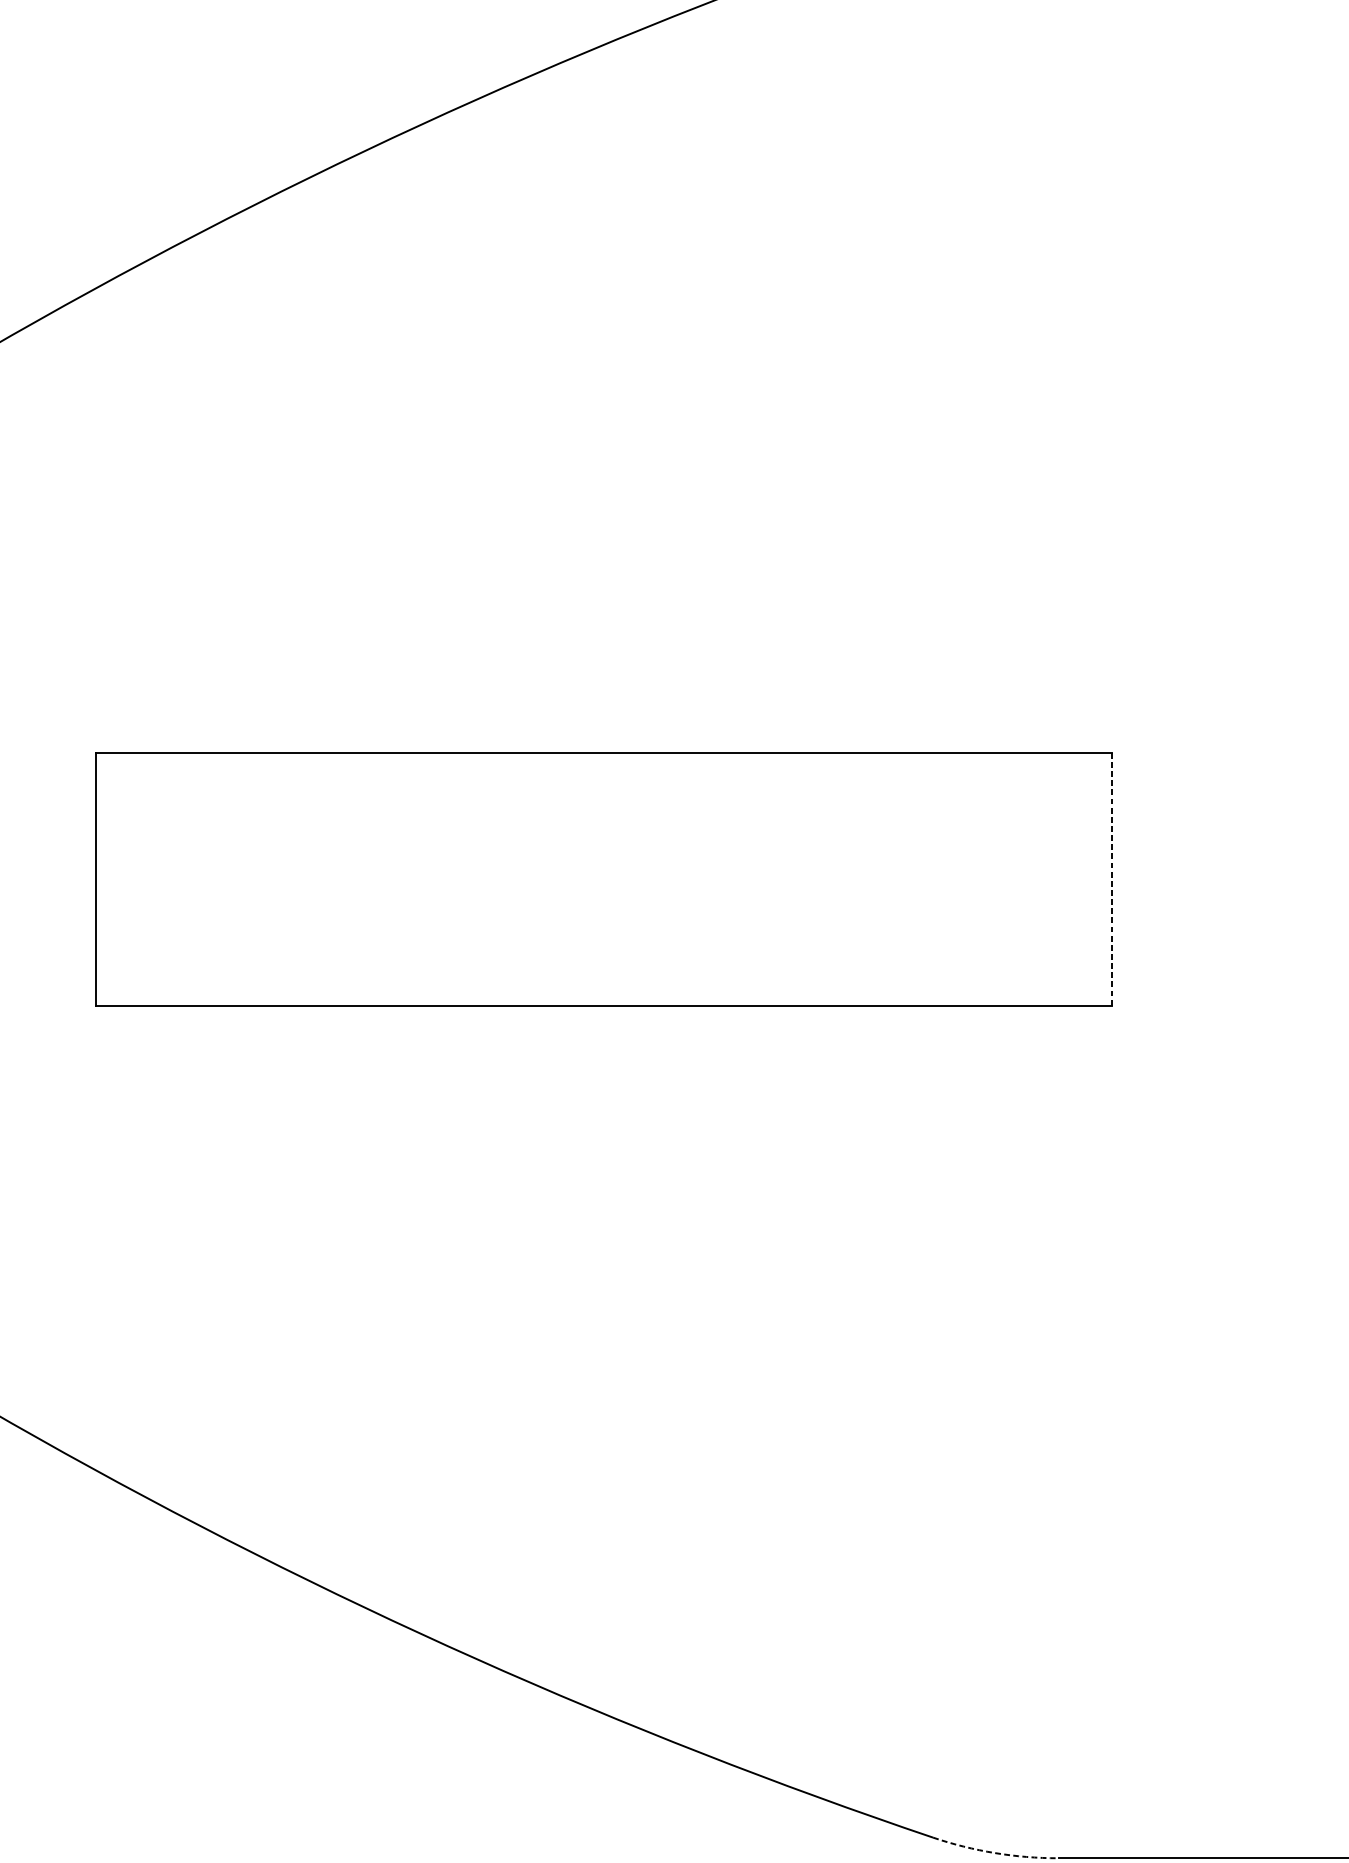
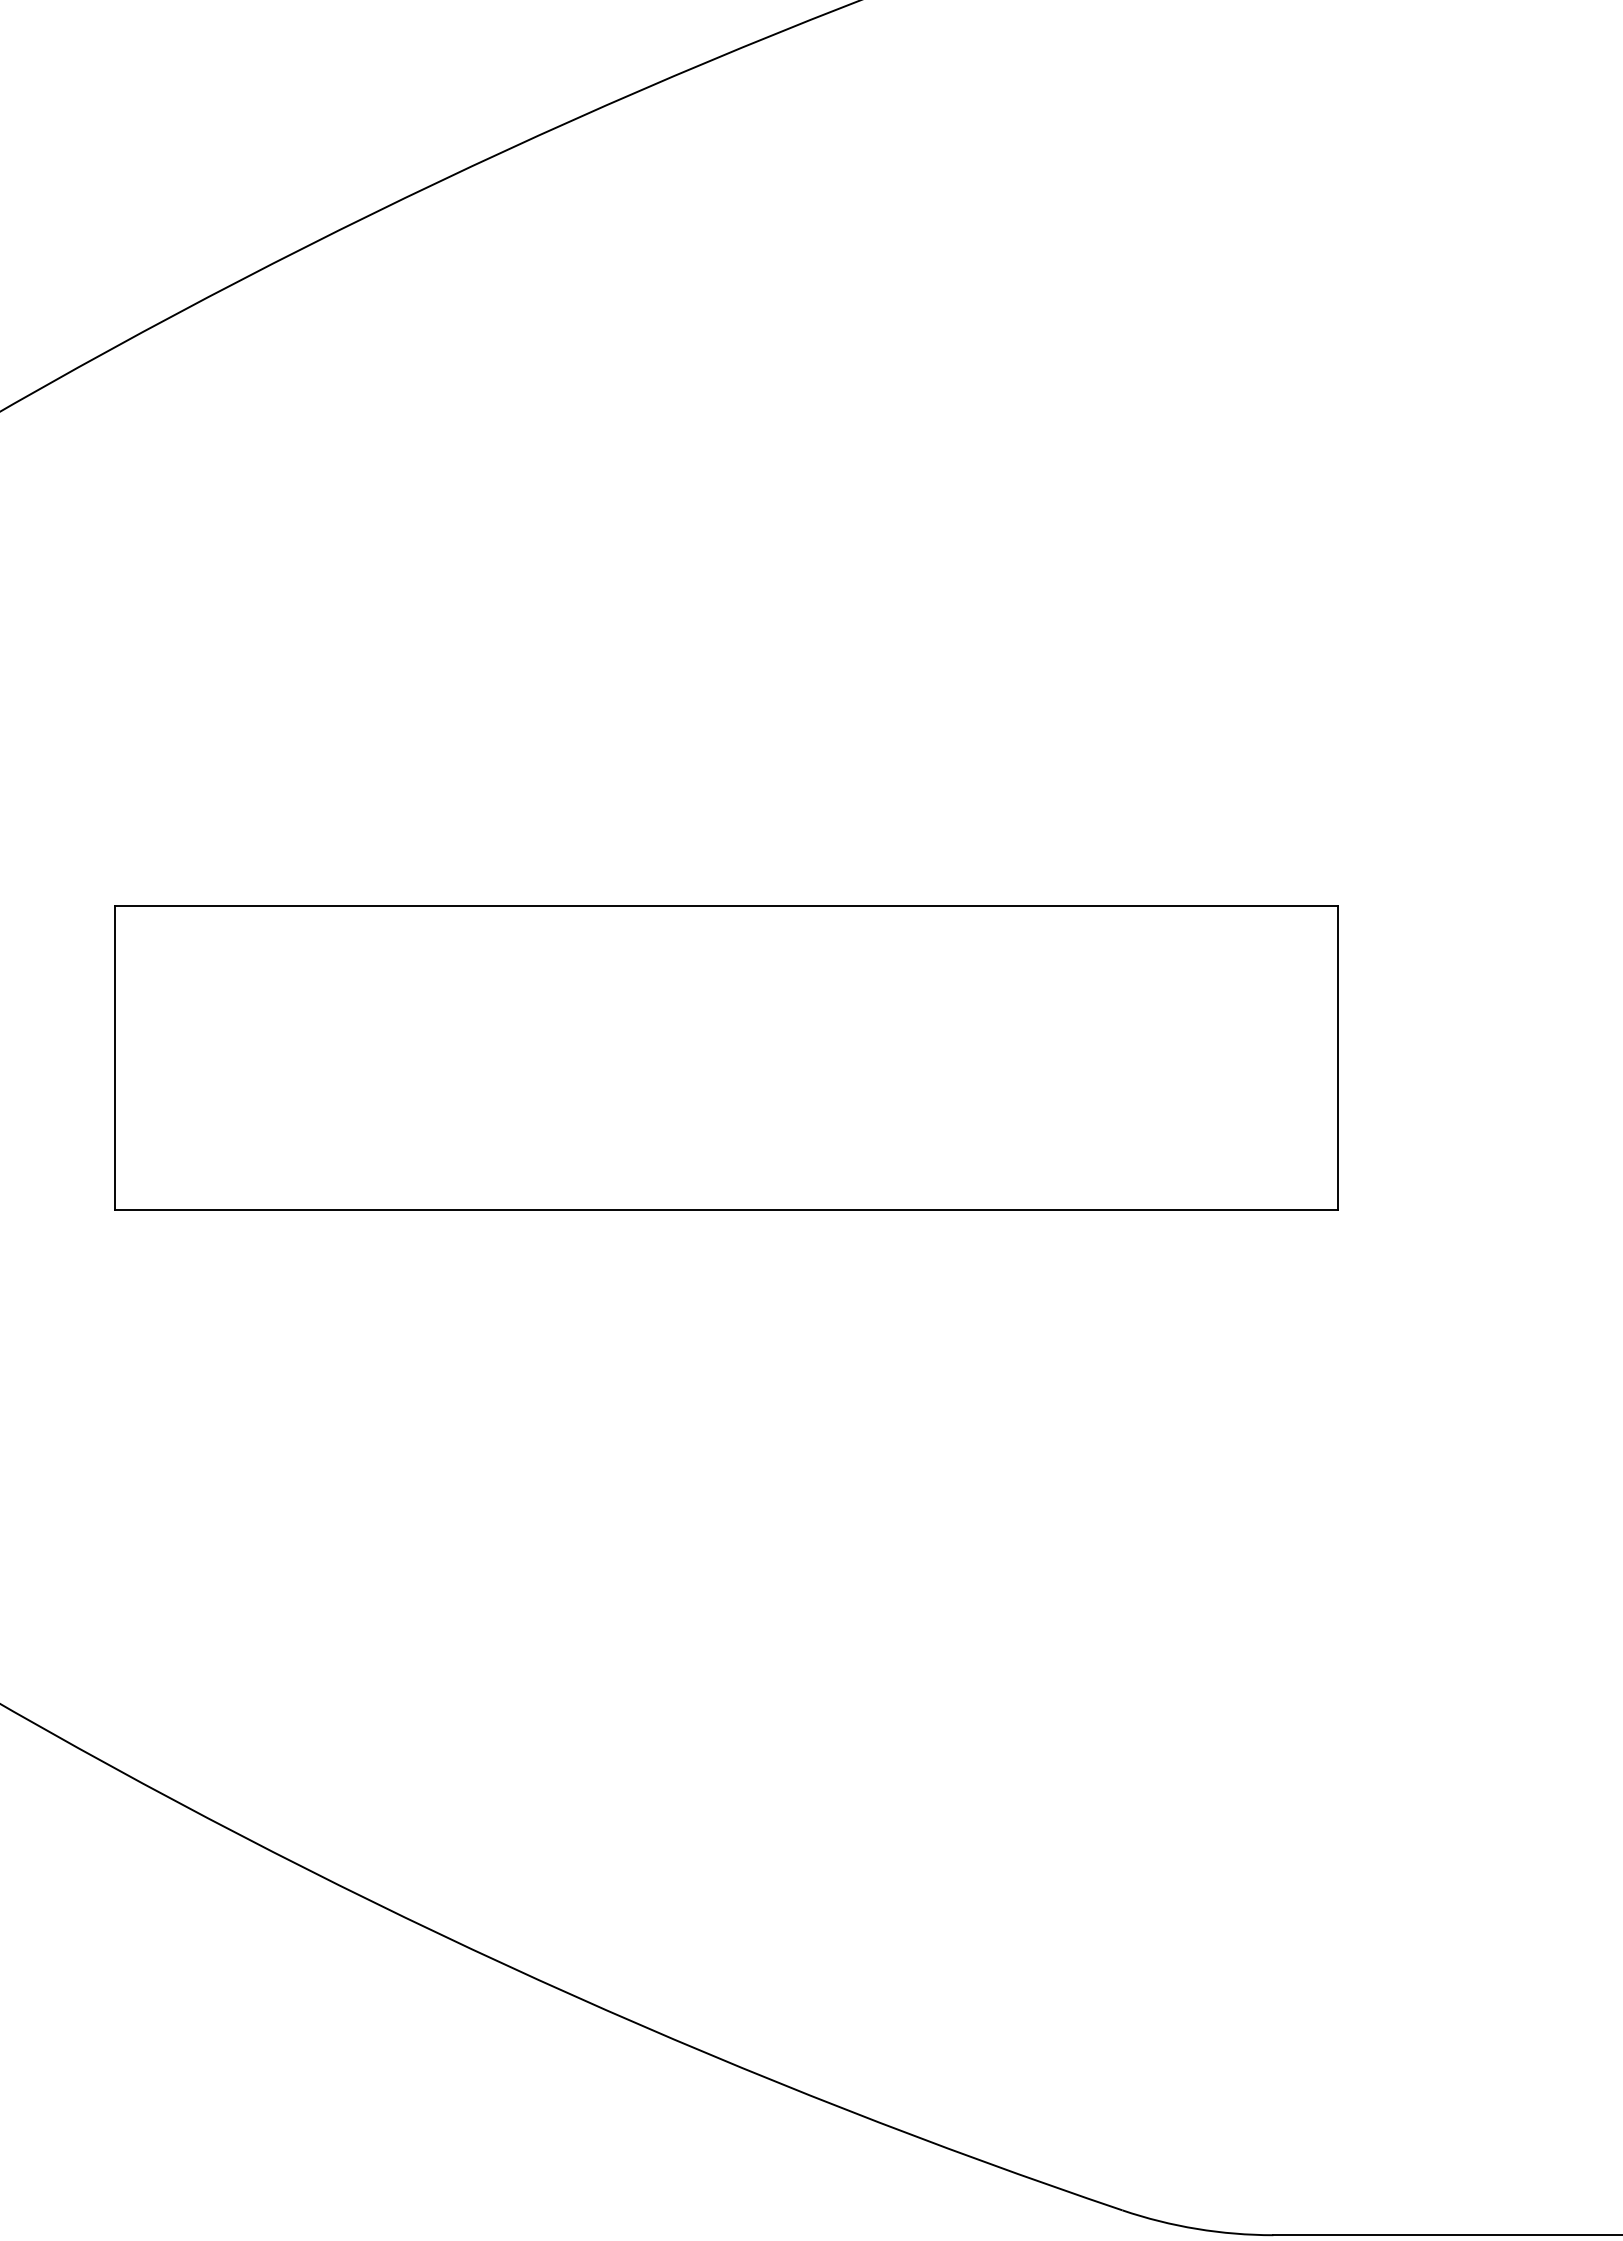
line: (1111, 879) -> (1337, 1058), dashed -> solid
arc: (994, 1852) -> (1196, 2228), dashed -> solid

